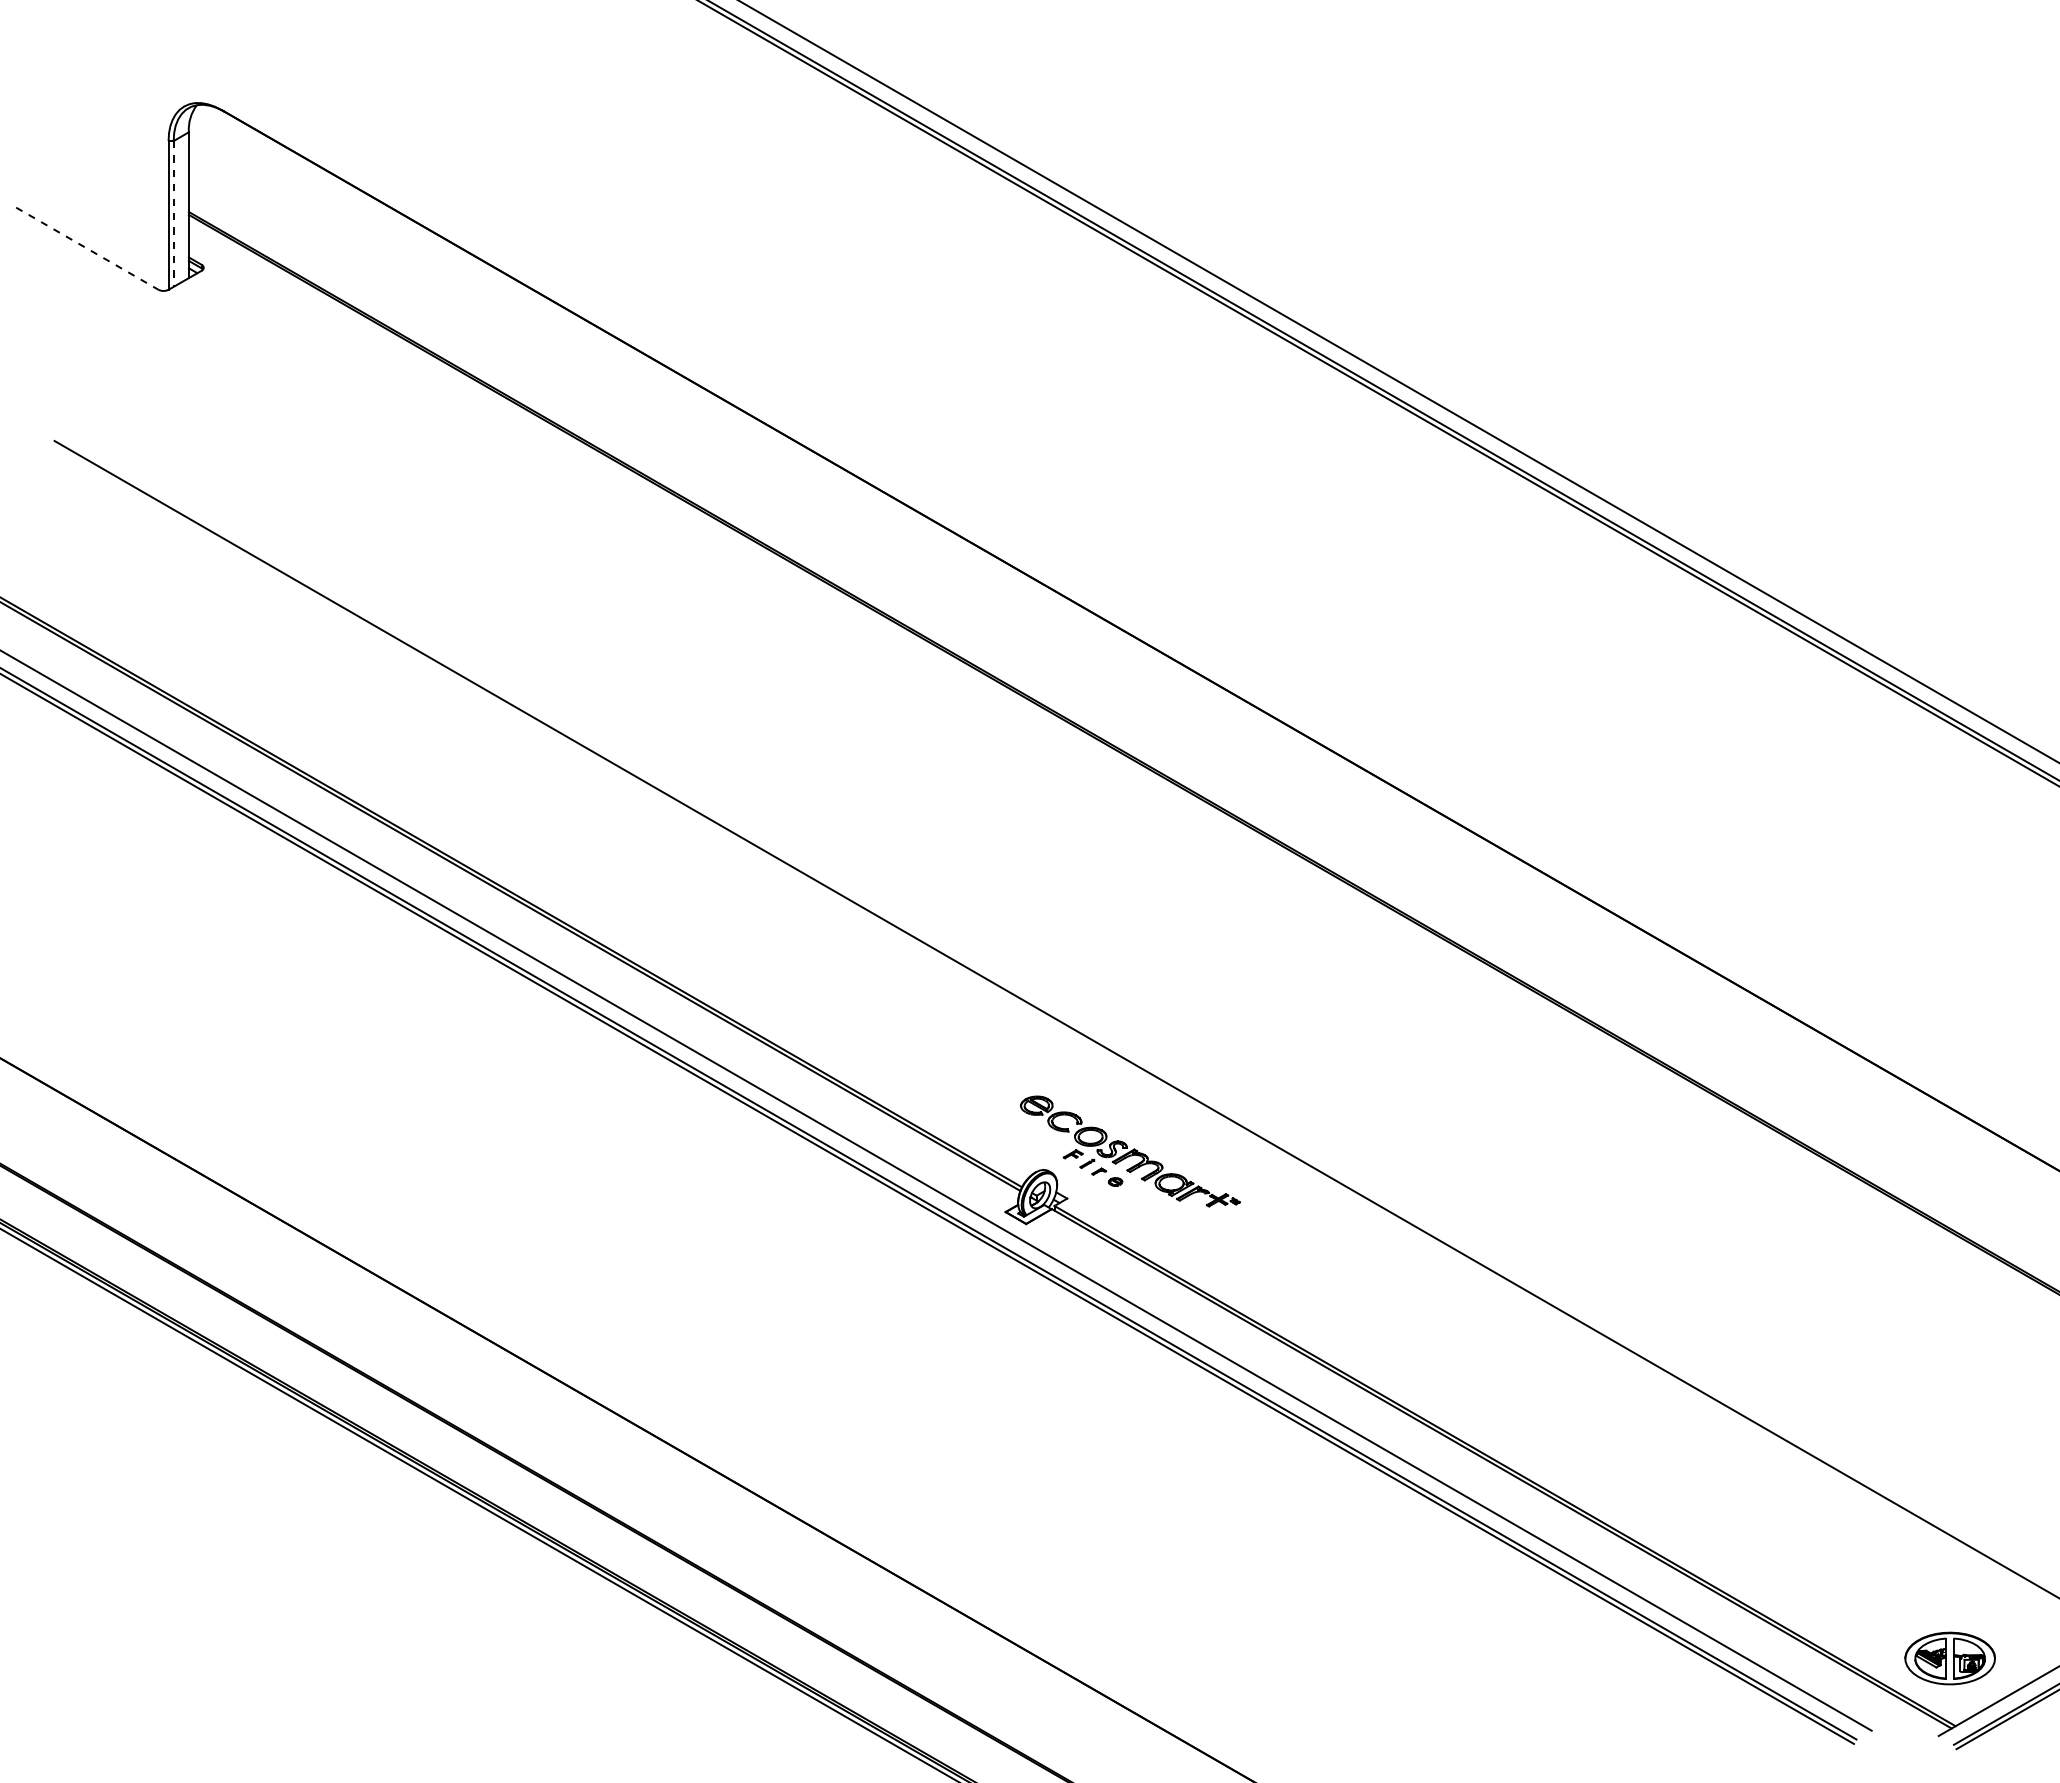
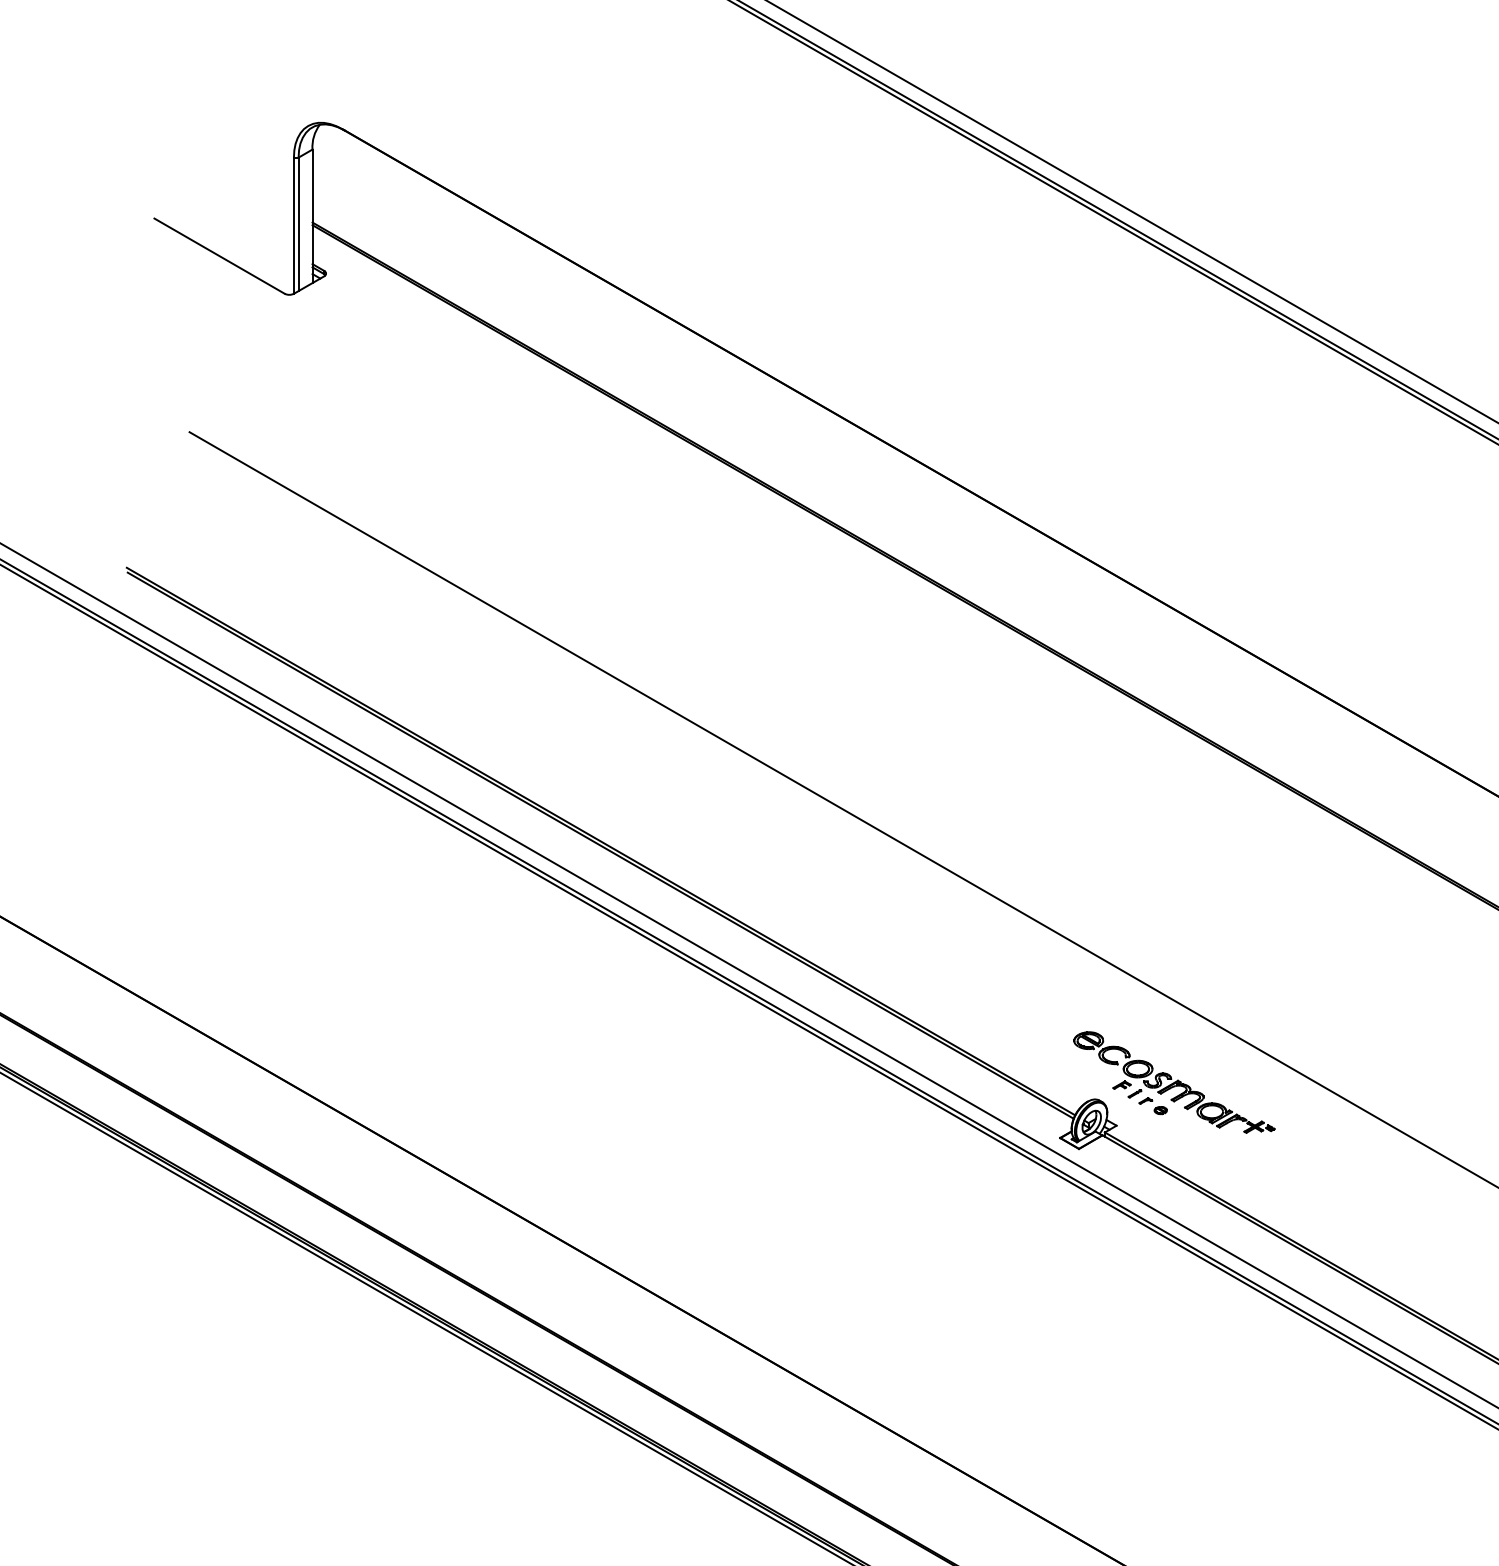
line: (173, 214) -> (298, 224), dashed -> solid
line: (87, 248) -> (219, 255), dashed -> solid

